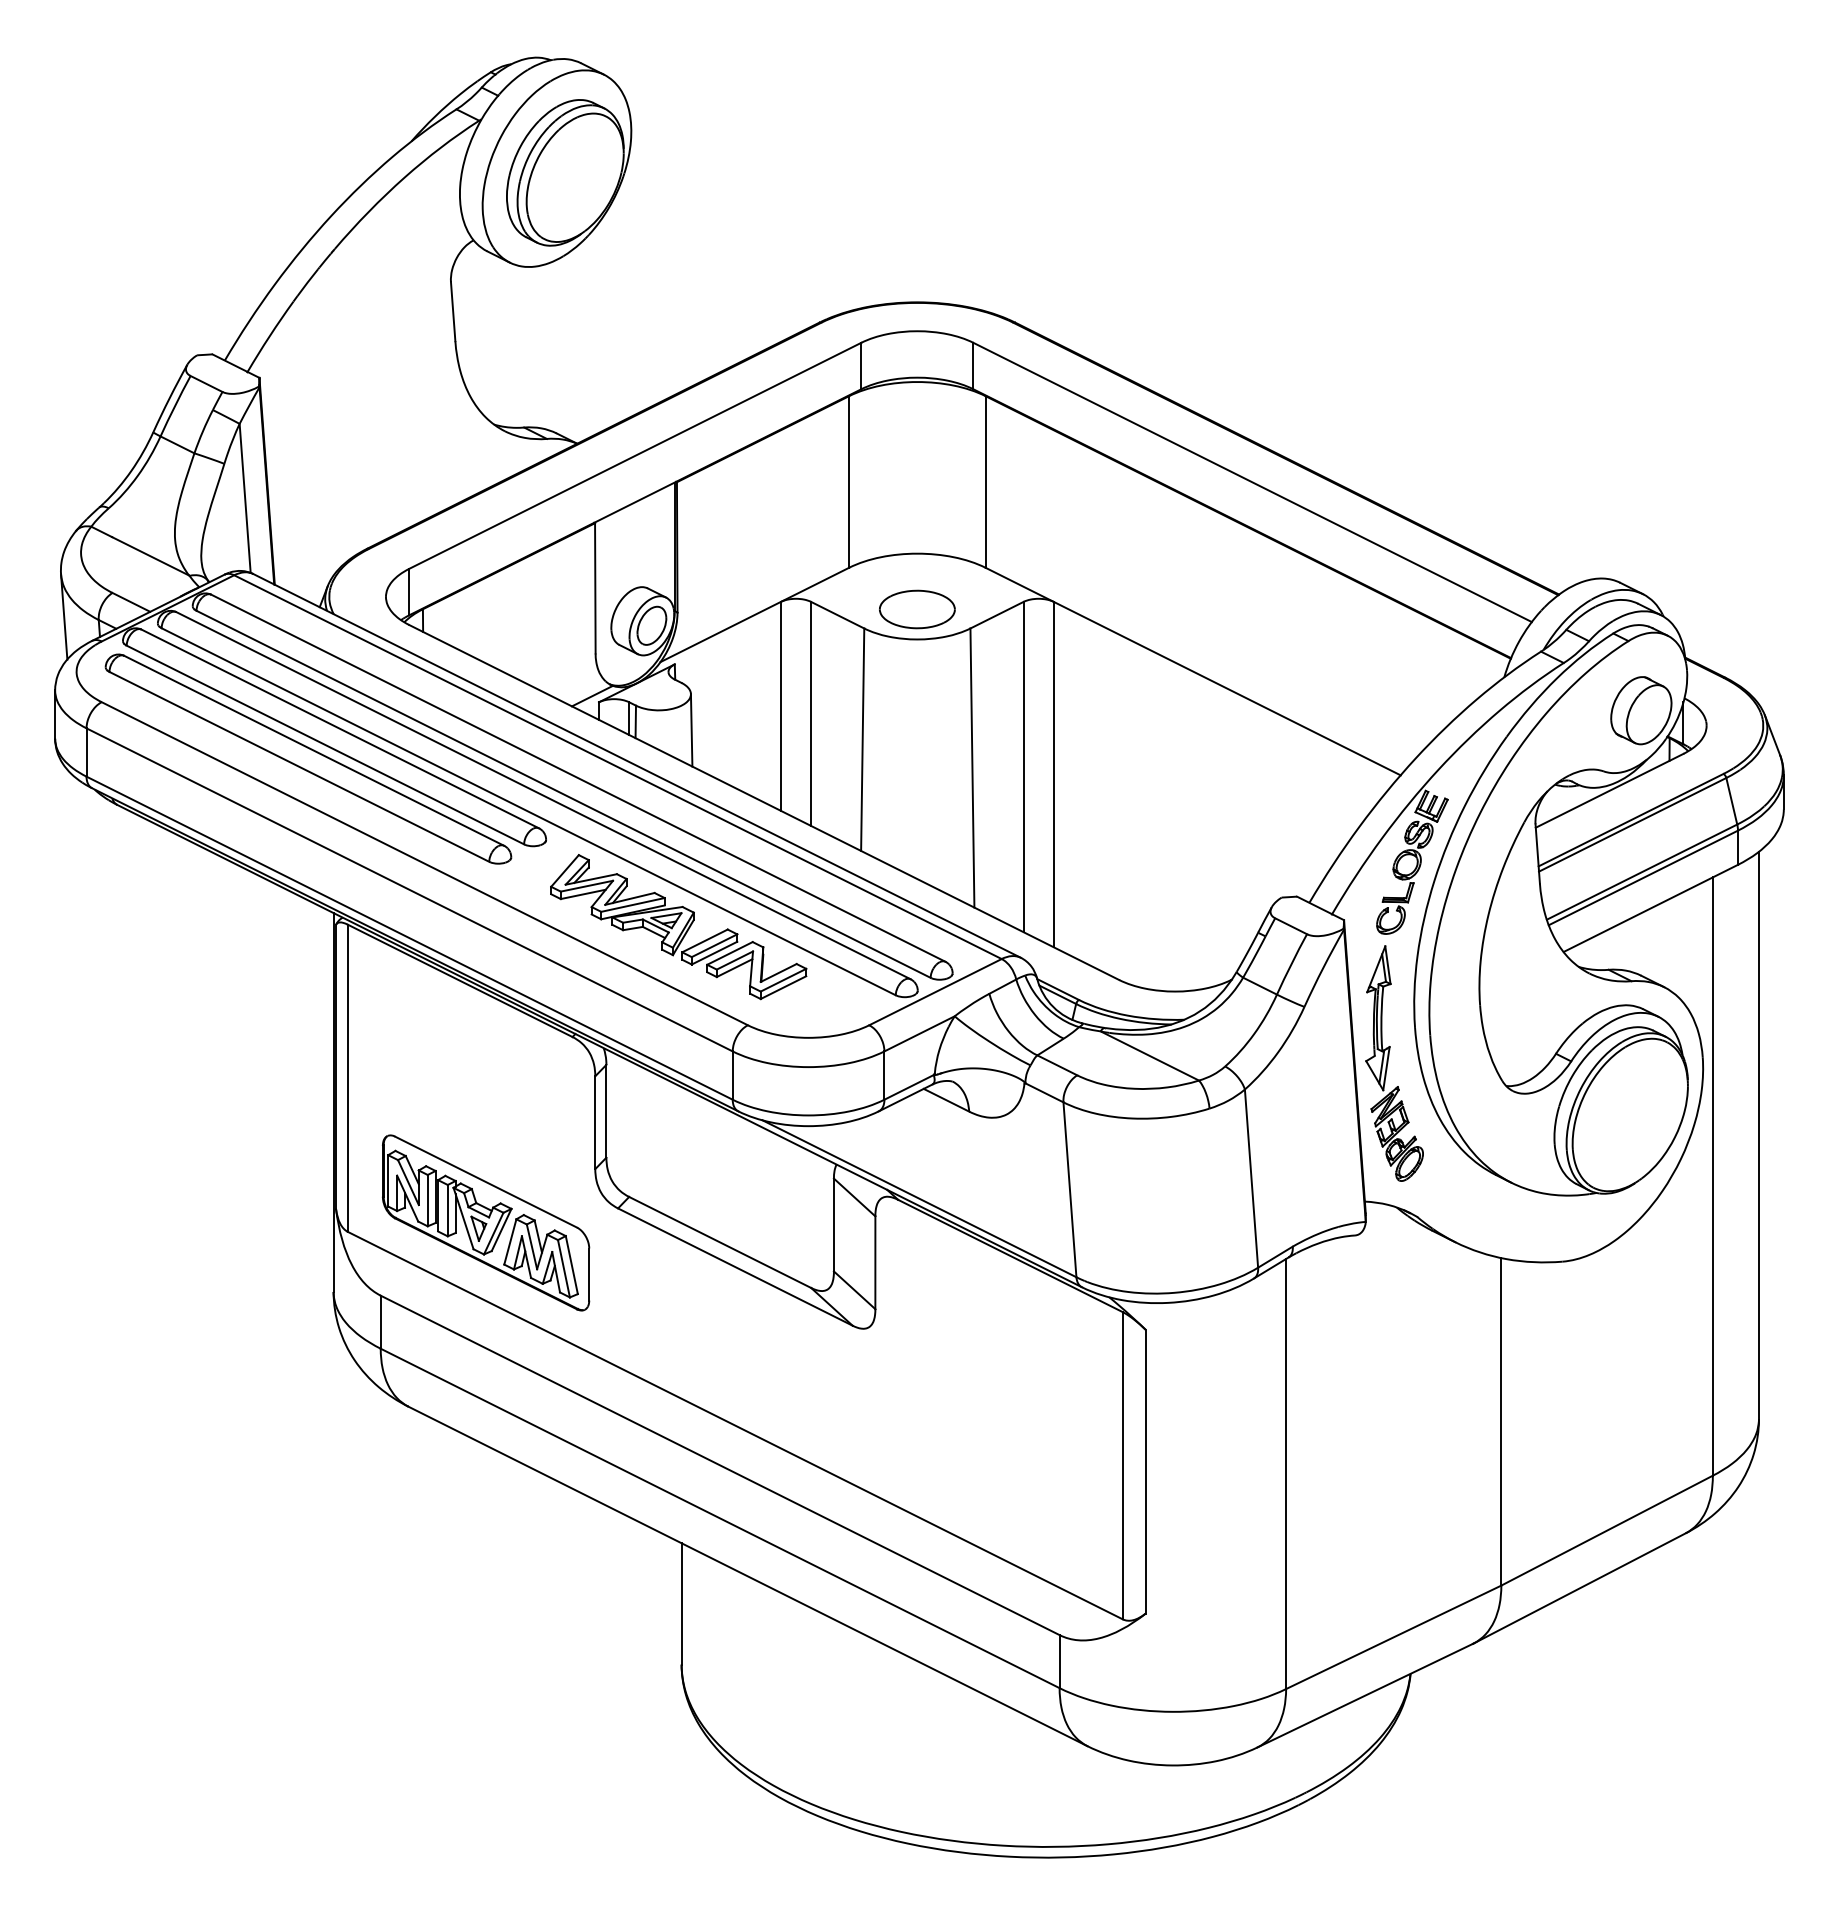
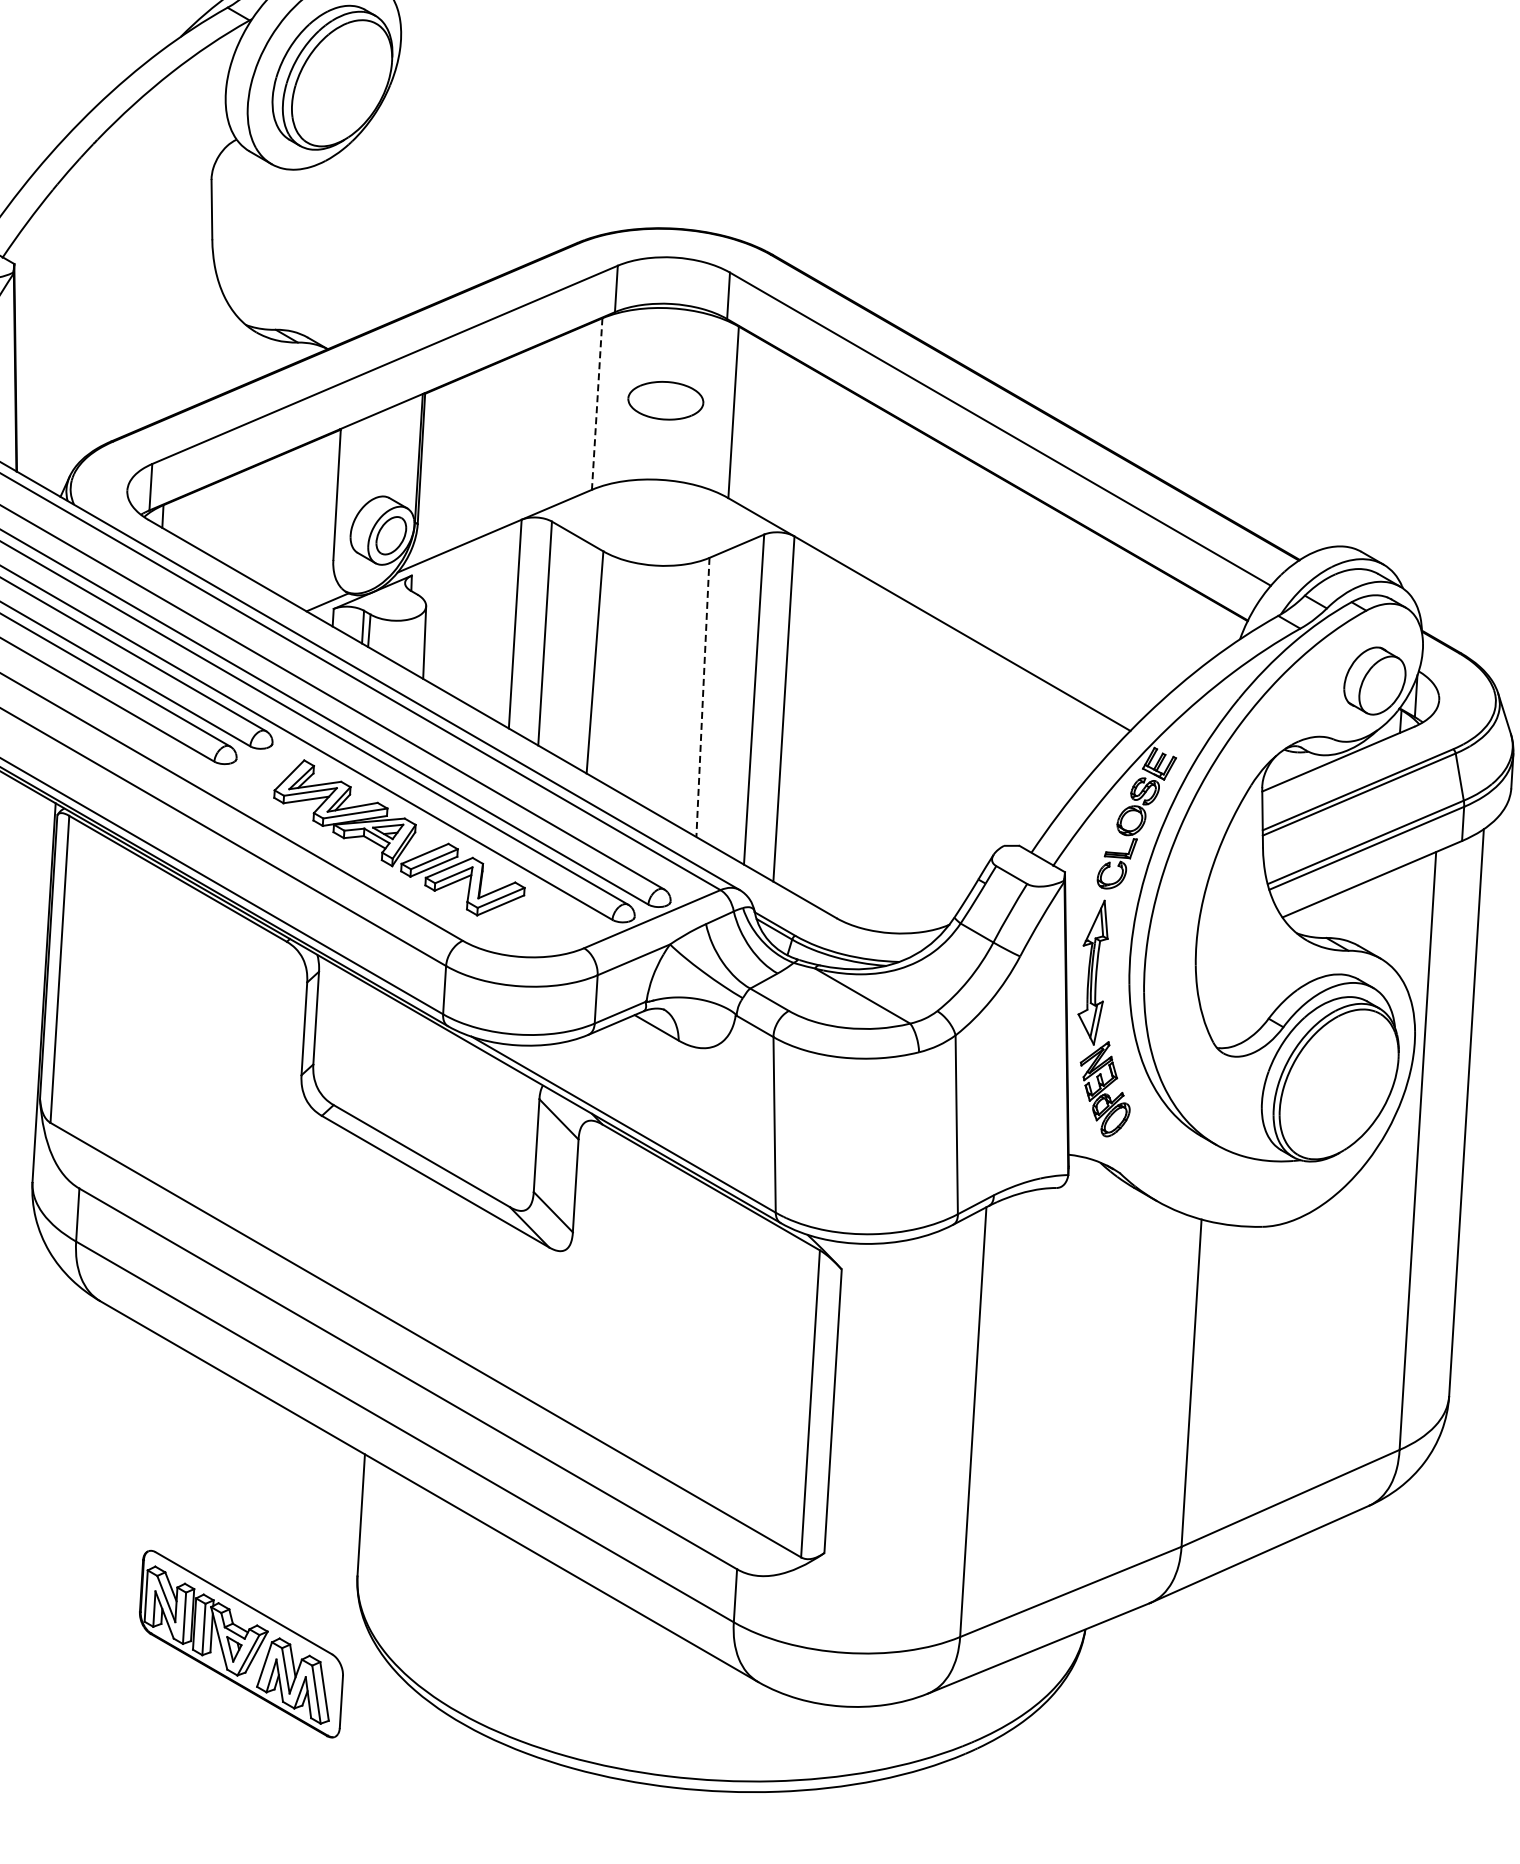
line: (849, 481) -> (597, 403), solid -> dashed
part: (917, 609) -> (665, 400), moved
line: (972, 768) -> (702, 697), solid -> dashed
part: (486, 1222) -> (241, 1643), moved

